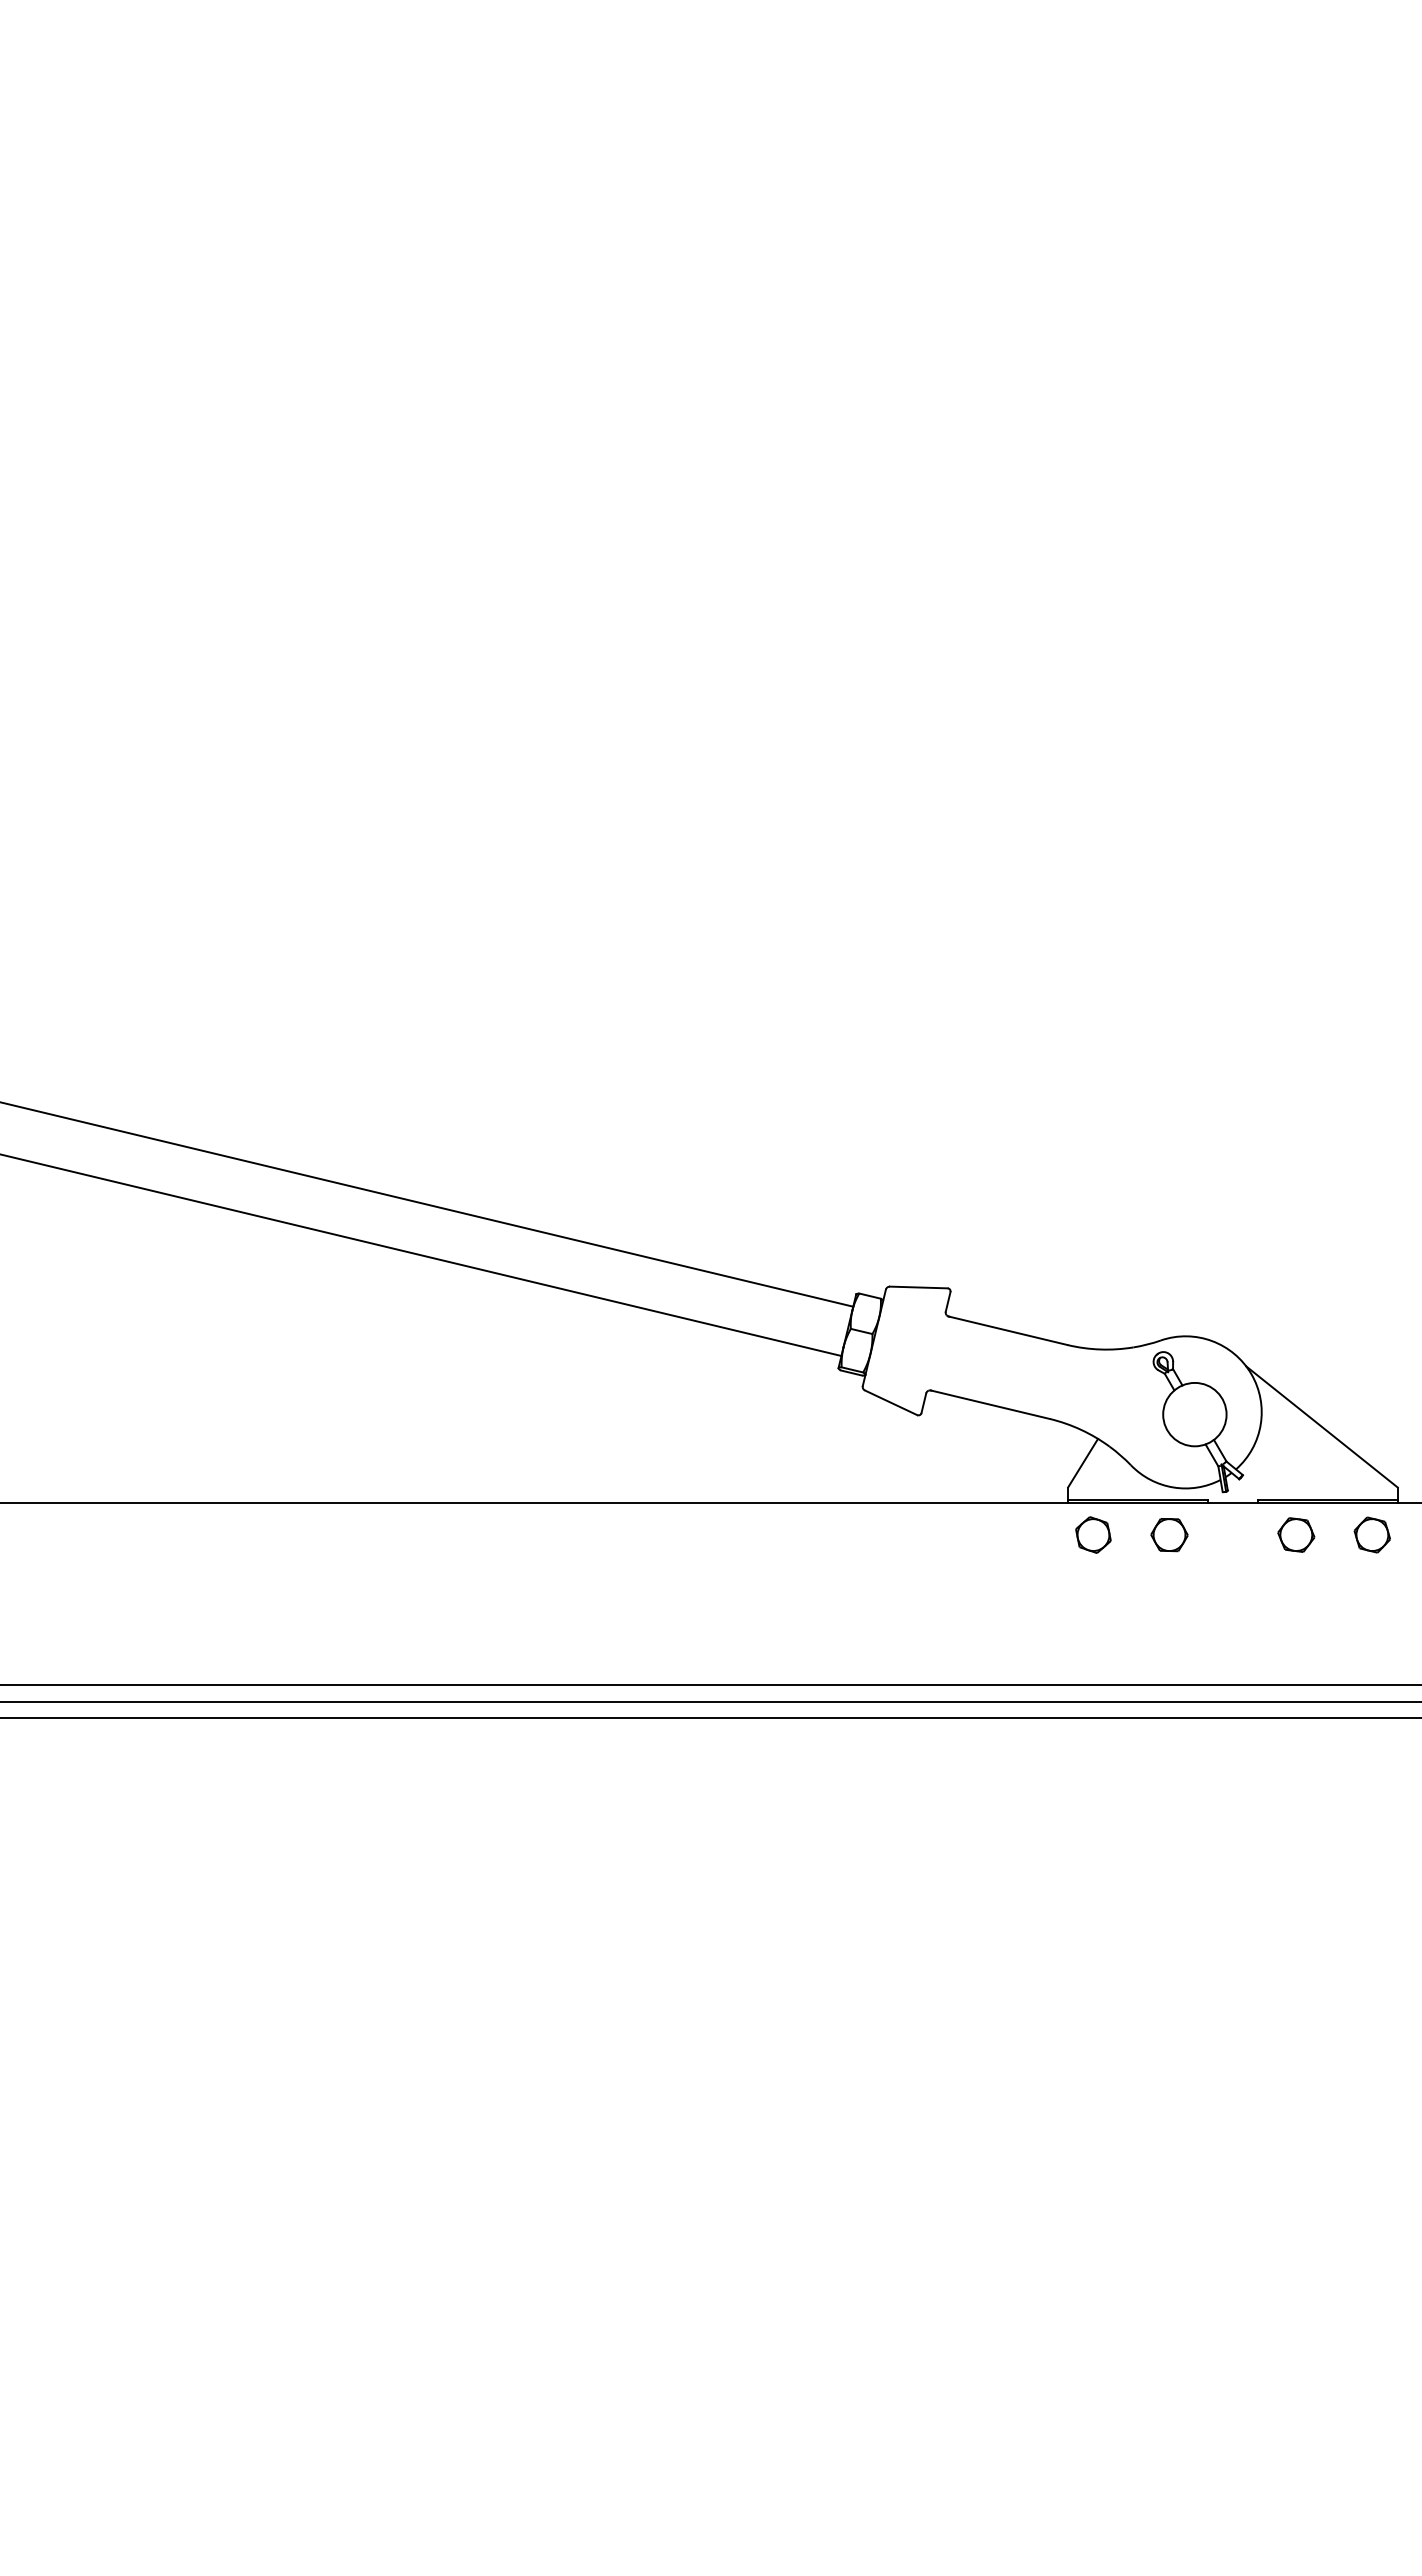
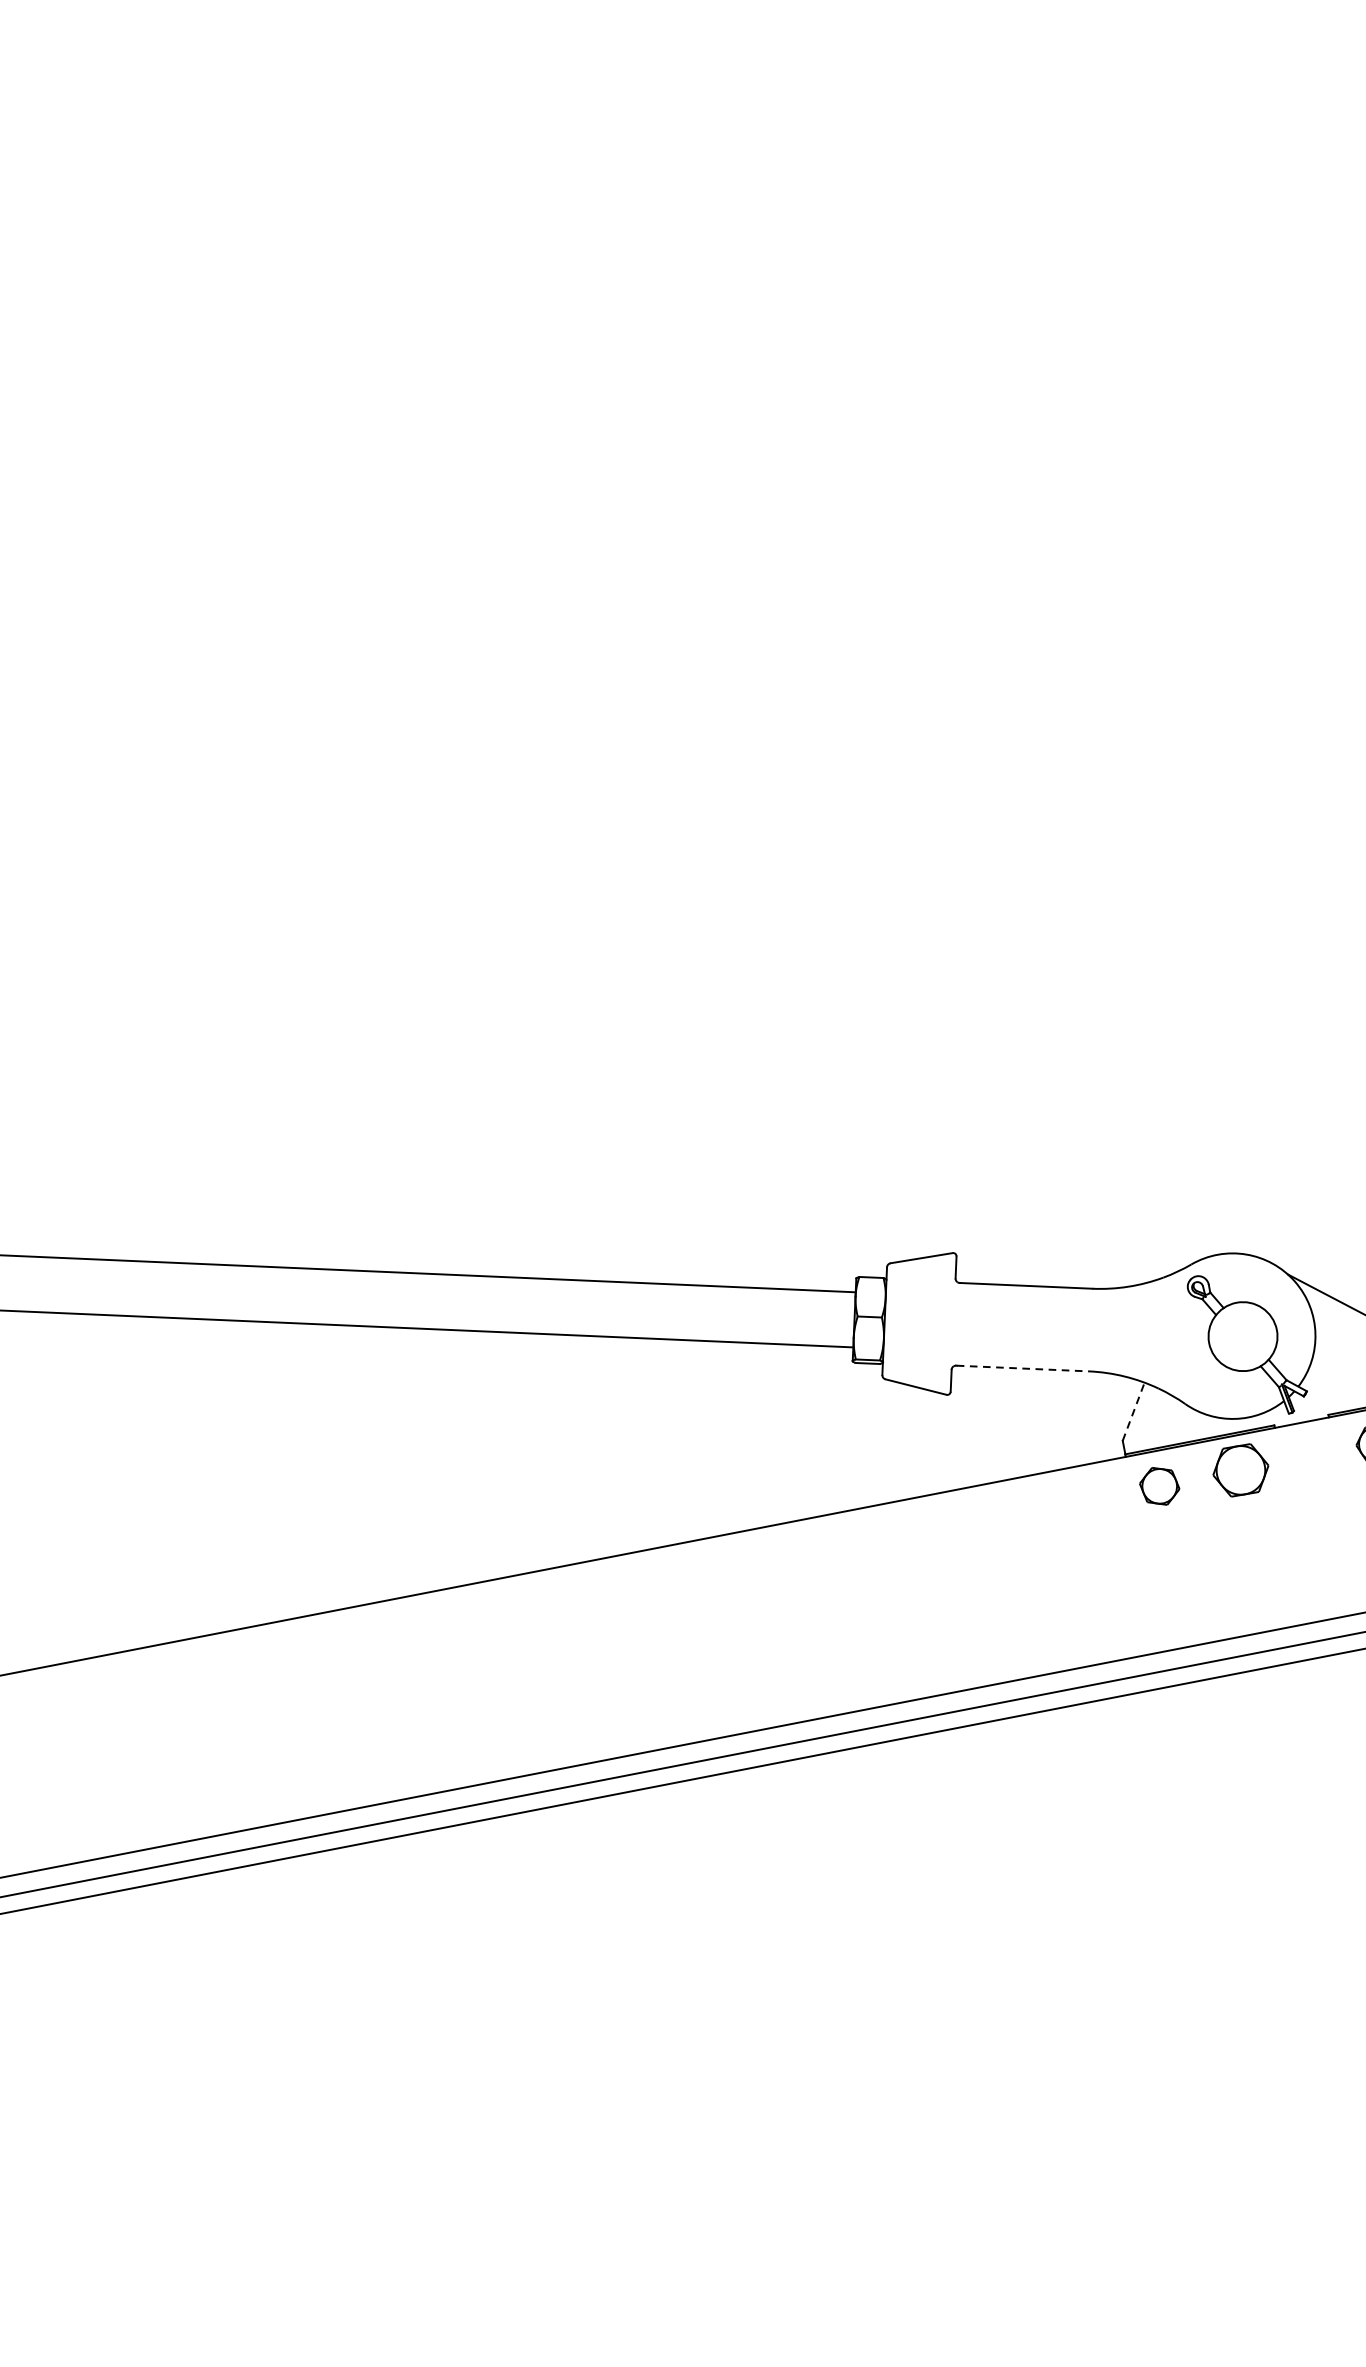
line: (990, 1404) -> (1022, 1368), solid -> dashed
line: (1083, 1463) -> (1134, 1411), solid -> dashed
part: (1169, 1535) -> (1241, 1471), size x1.4

